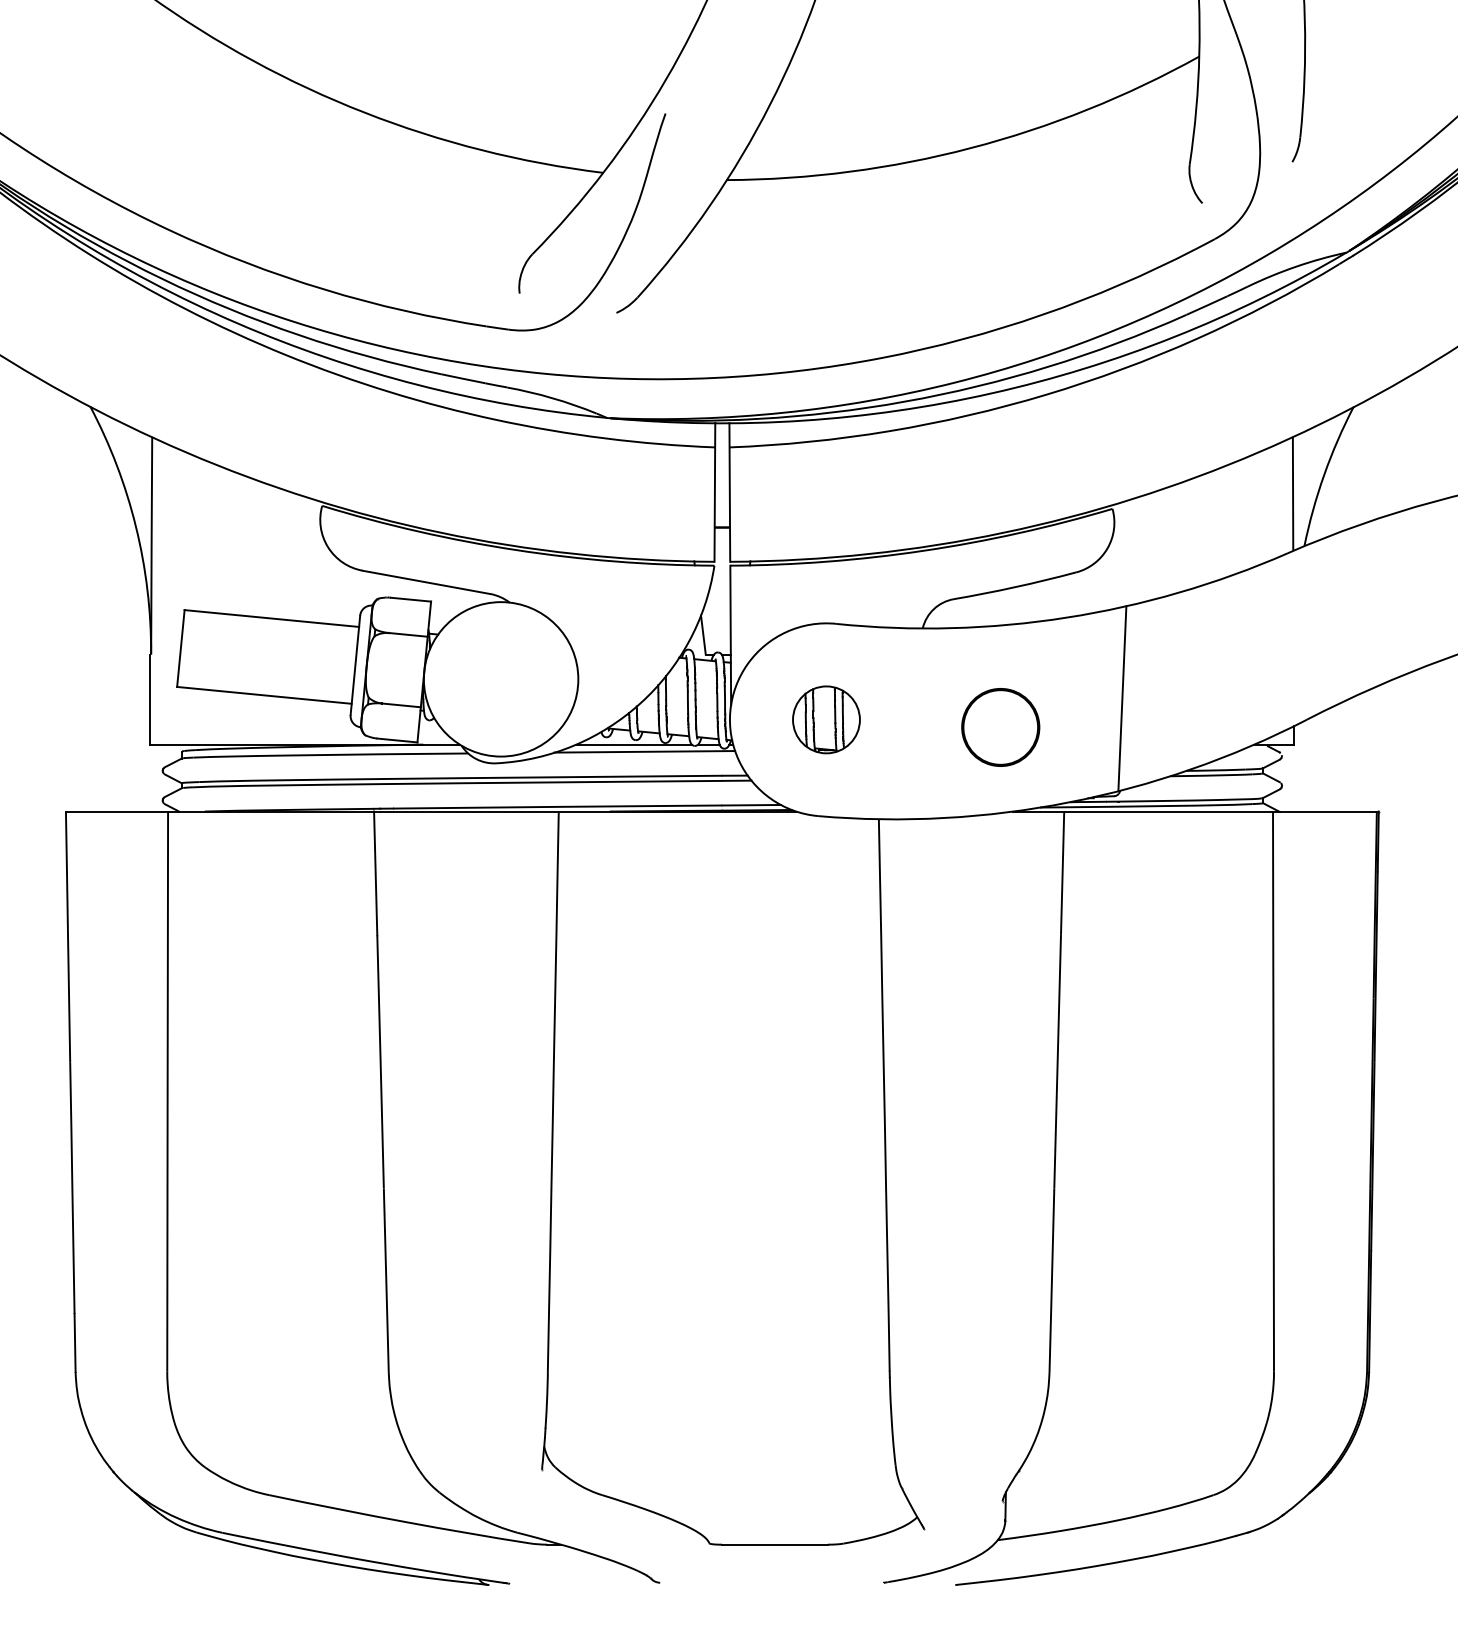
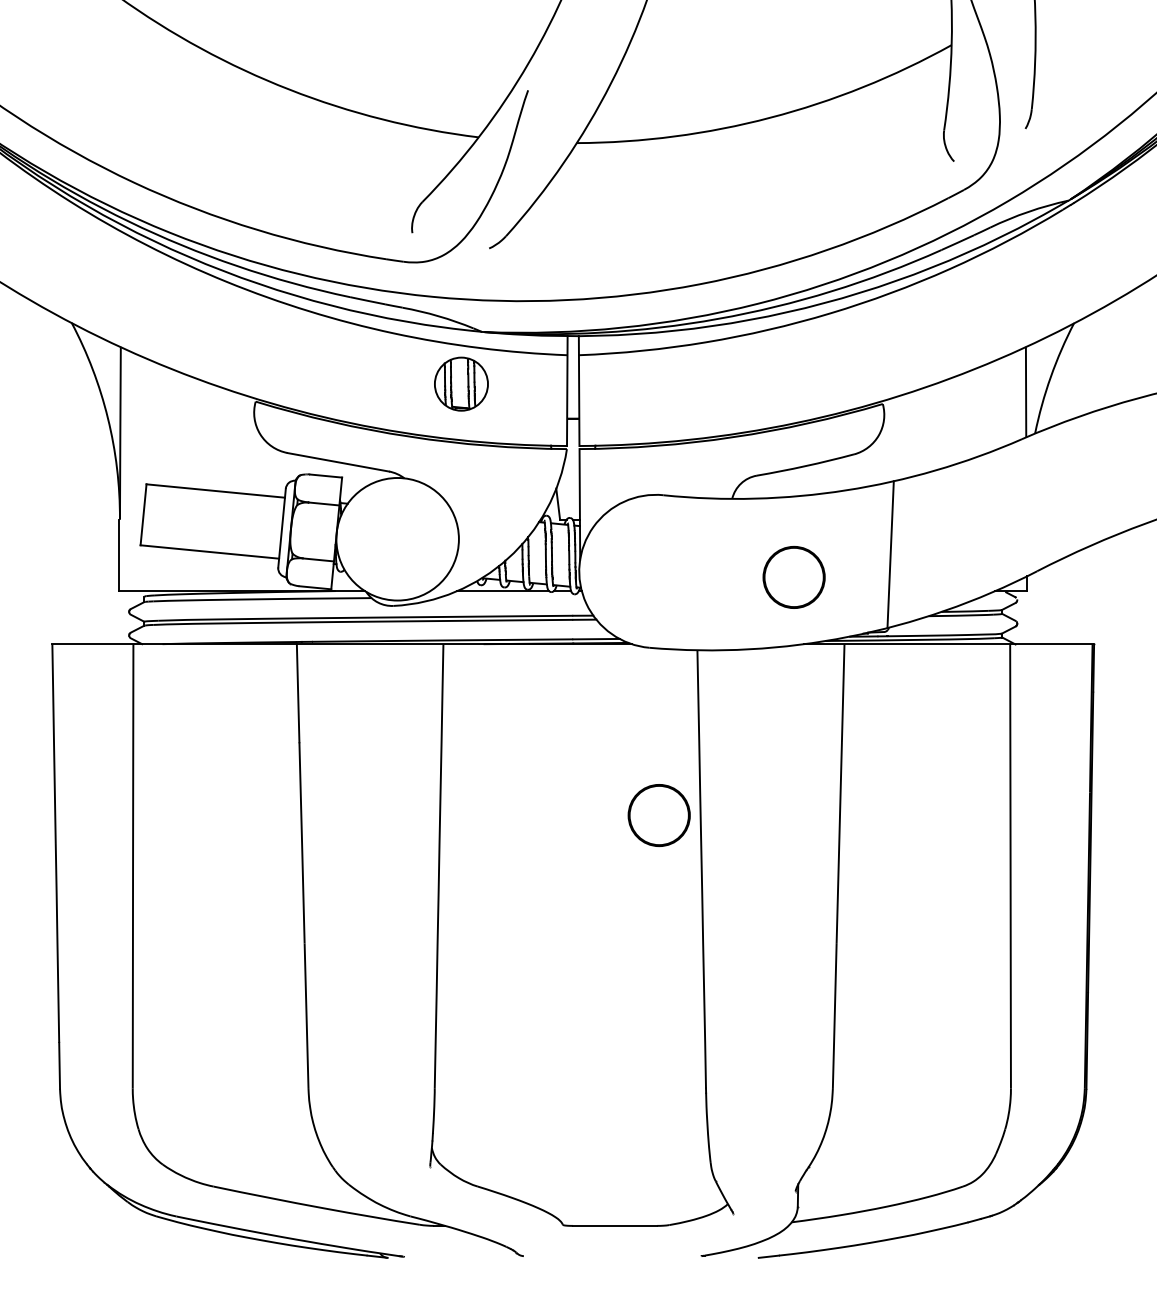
part: (826, 719) -> (461, 383), moved
line: (644, 751) -> (511, 596), removed
circle: (830, 1027) -> (659, 815), added

